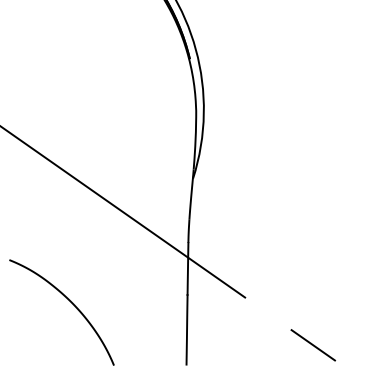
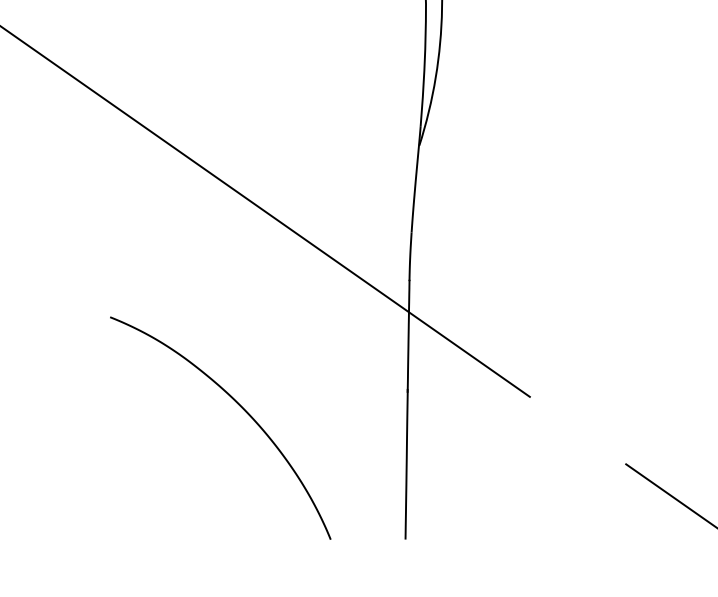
curve: (70, 302) -> (238, 406), moved

